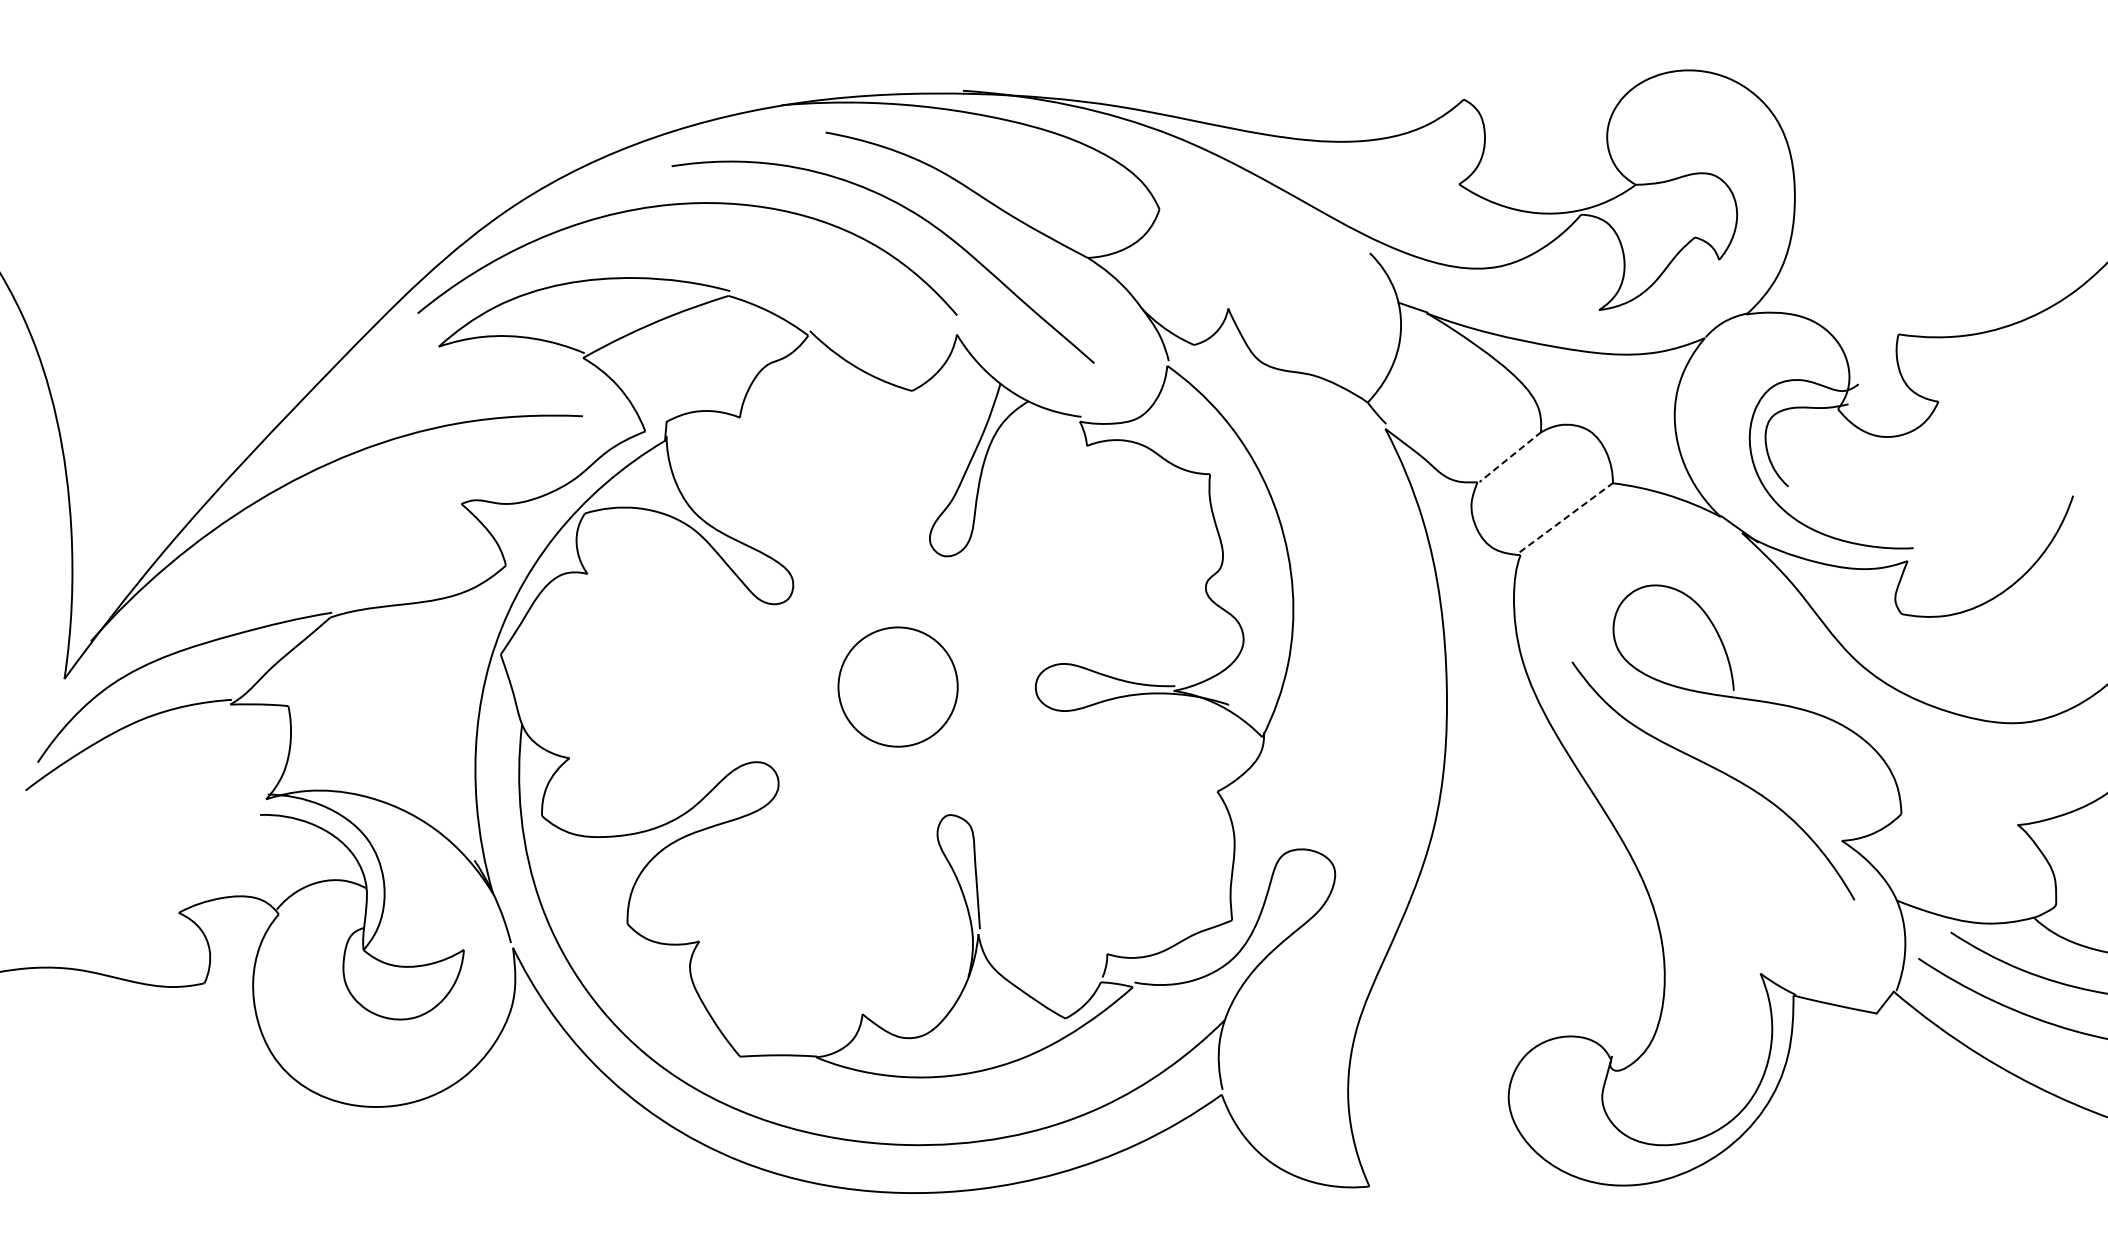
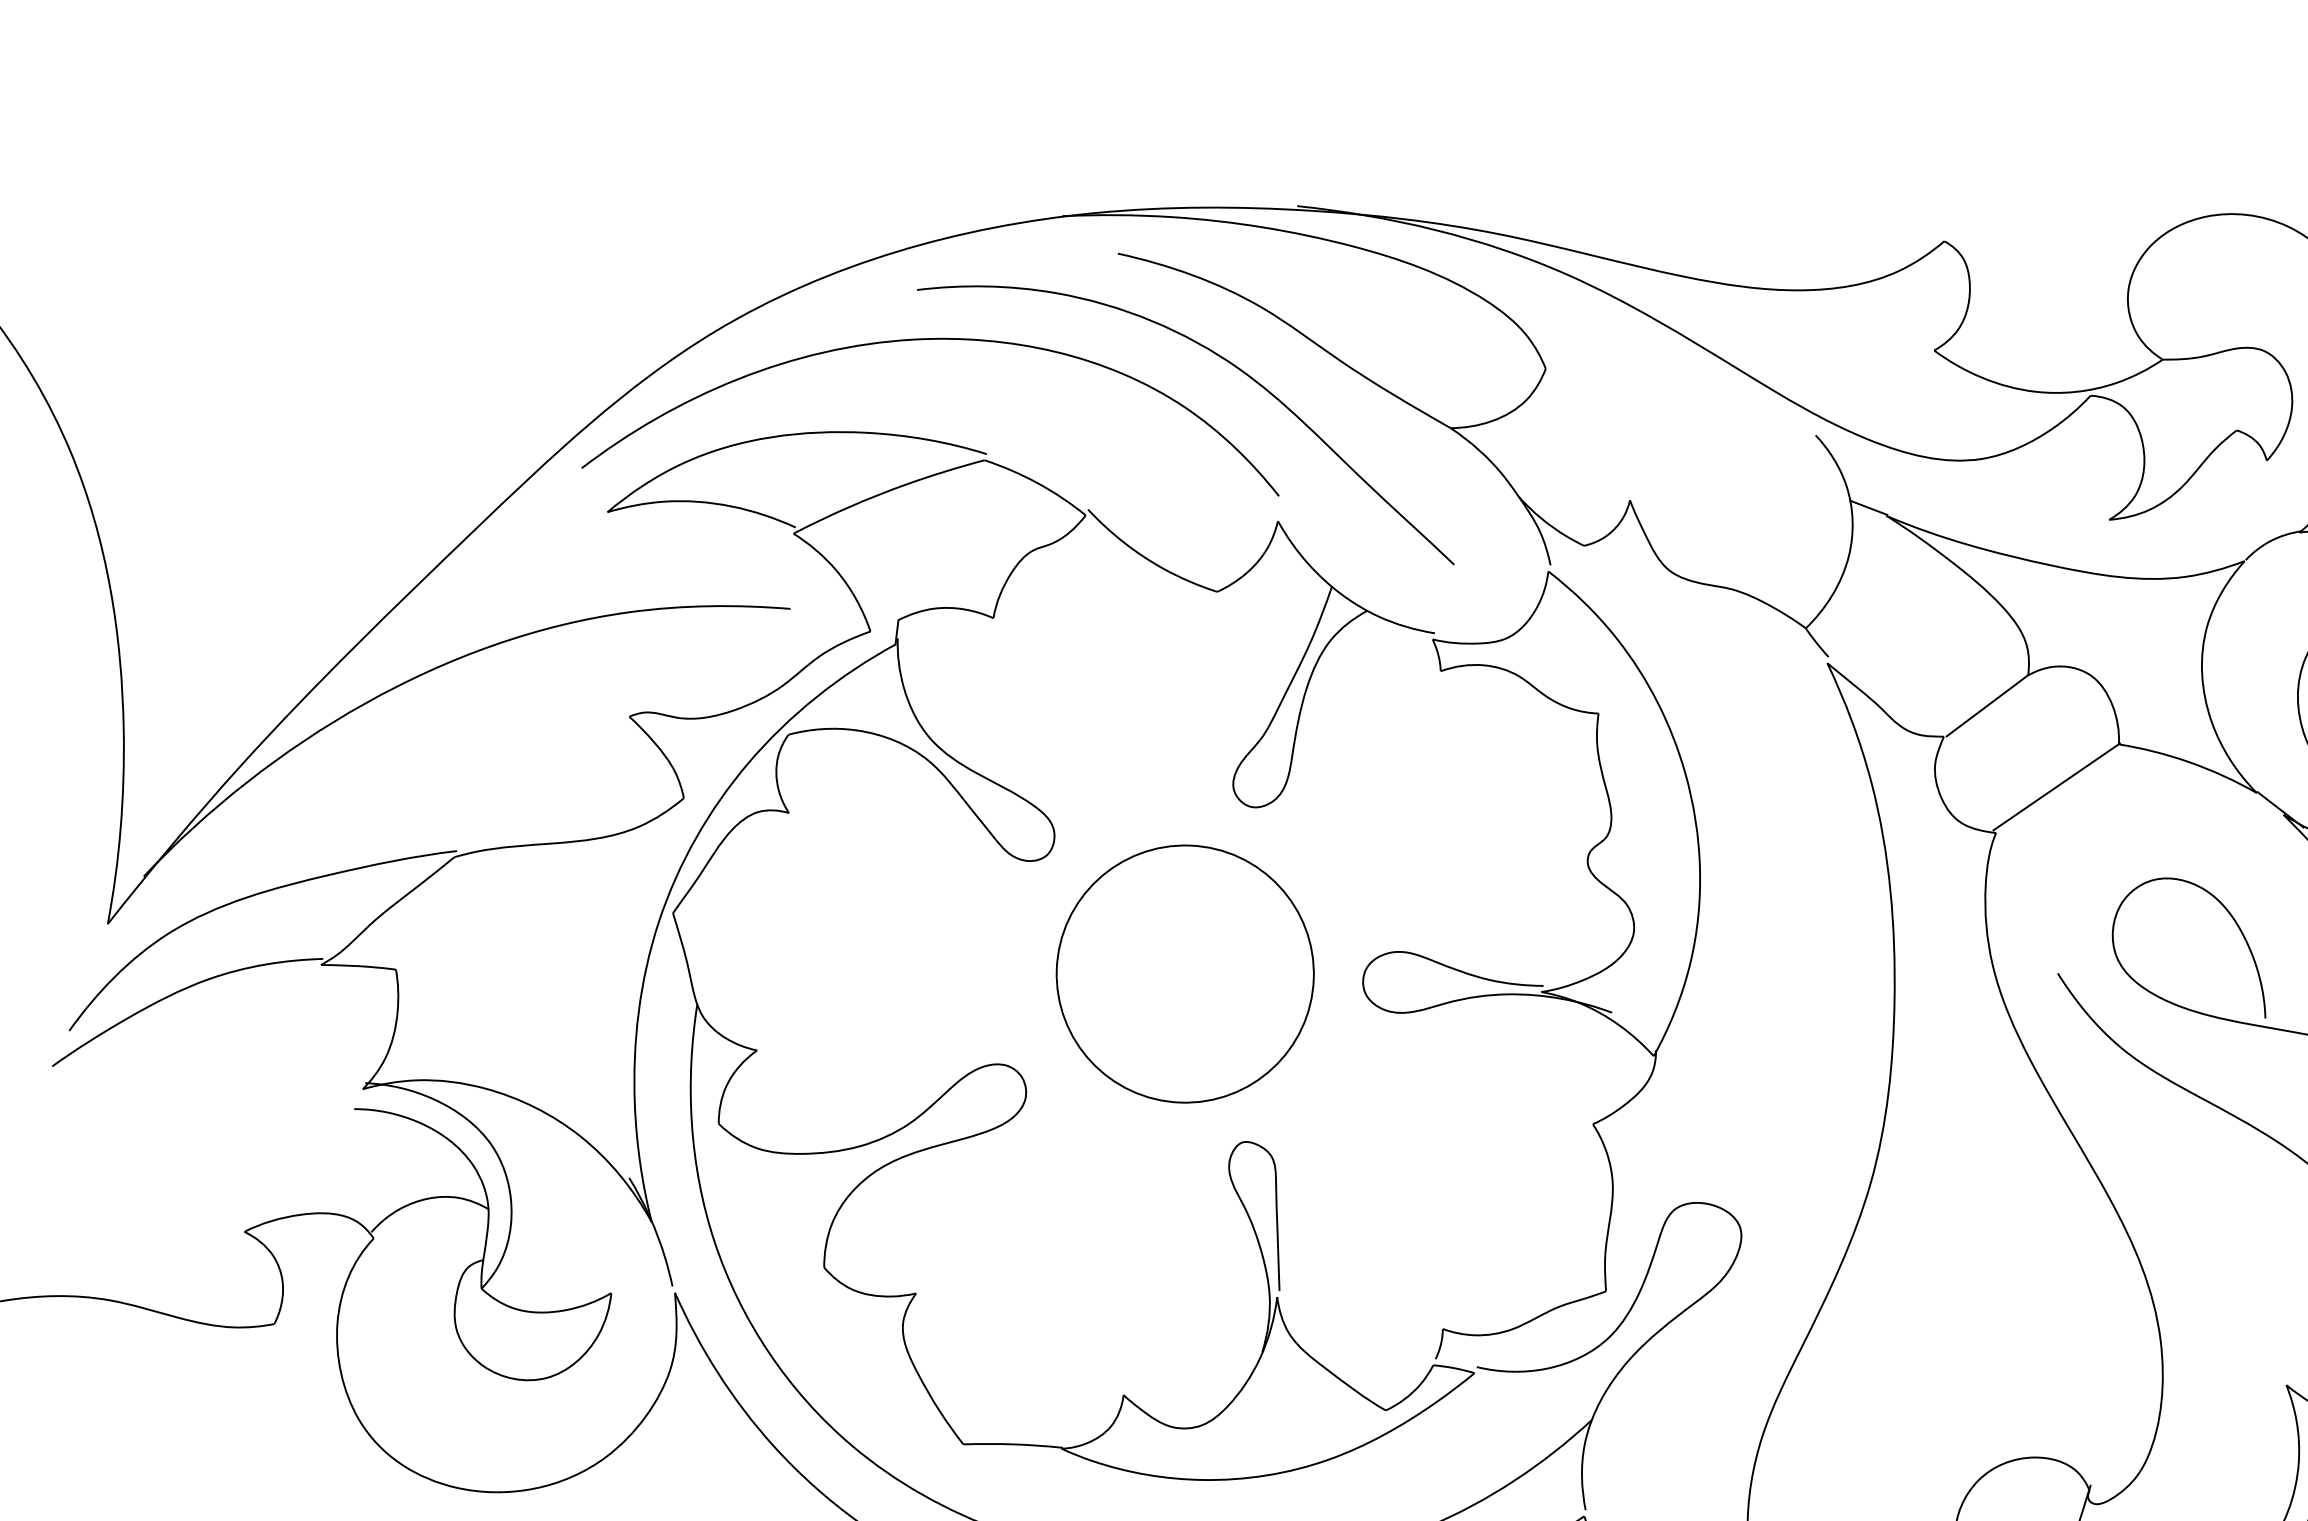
line: (1510, 456) -> (1987, 704), dashed -> solid
line: (1565, 518) -> (2055, 787), dashed -> solid
circle: (897, 686) -> (1184, 973), size x1.67

